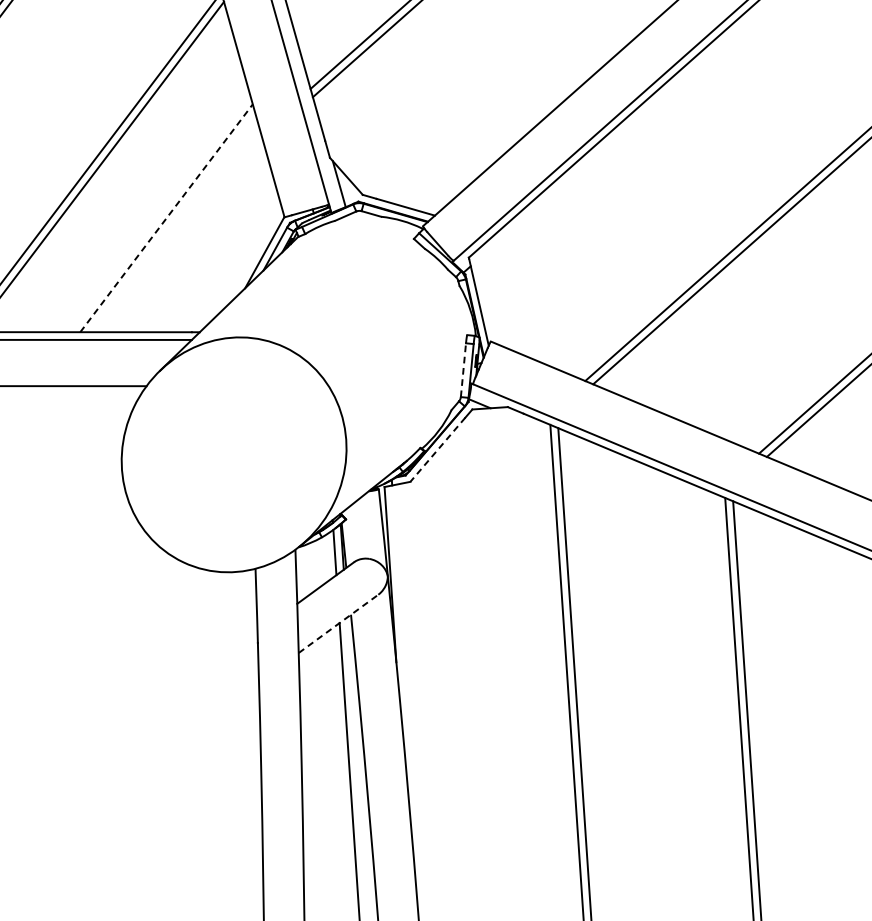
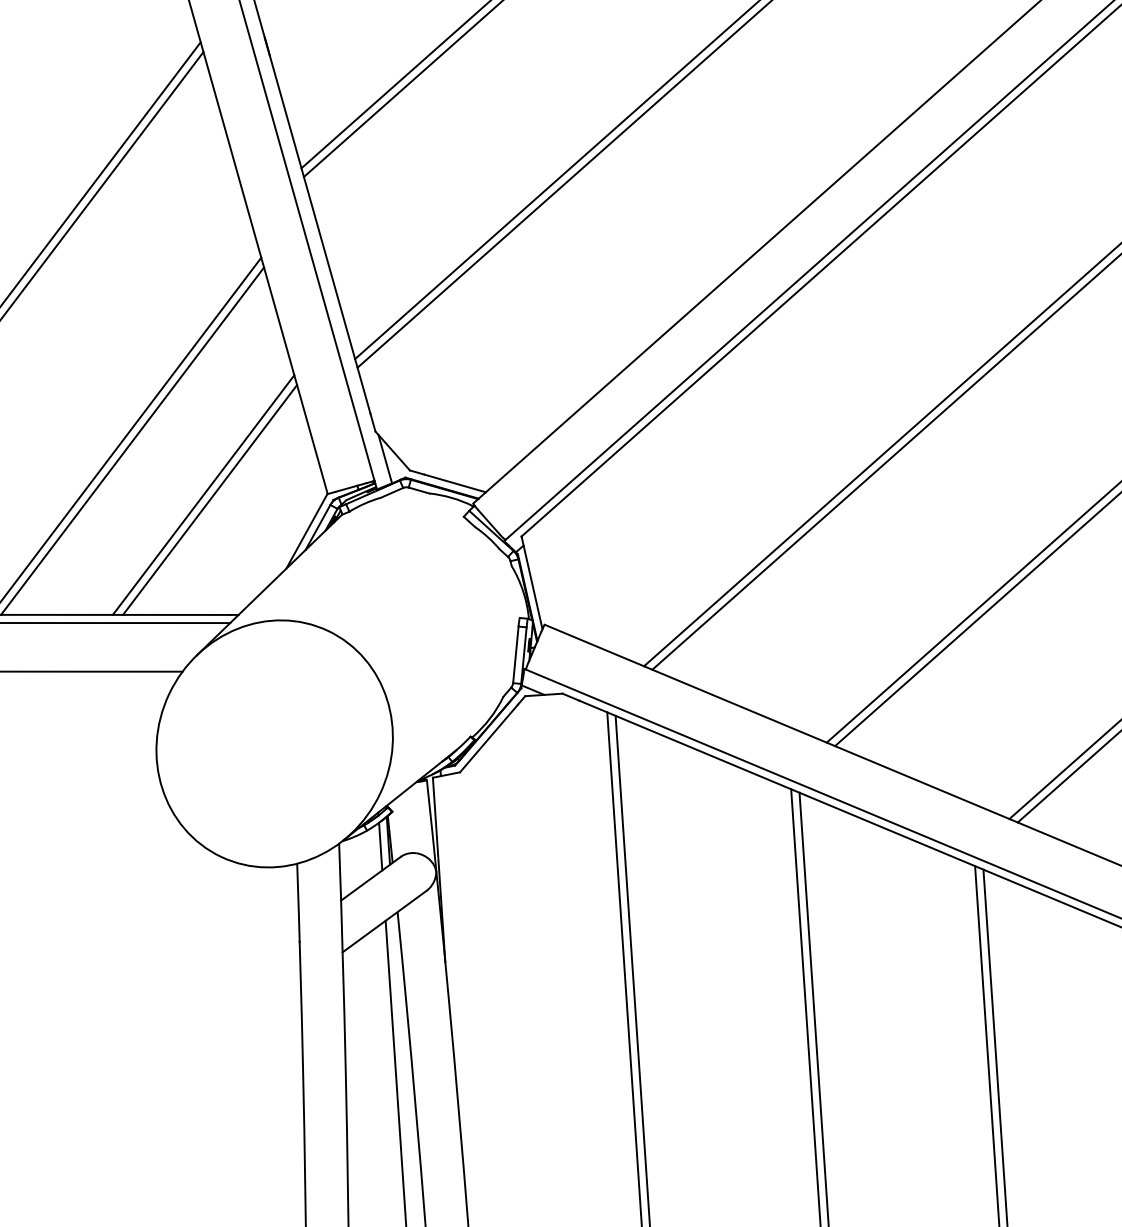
line: (166, 217) -> (203, 494), dashed -> solid
line: (173, 222) -> (210, 499), added
line: (463, 369) -> (515, 654), dashed -> solid
line: (437, 449) -> (488, 738), dashed -> solid
line: (338, 623) -> (384, 921), dashed -> solid

